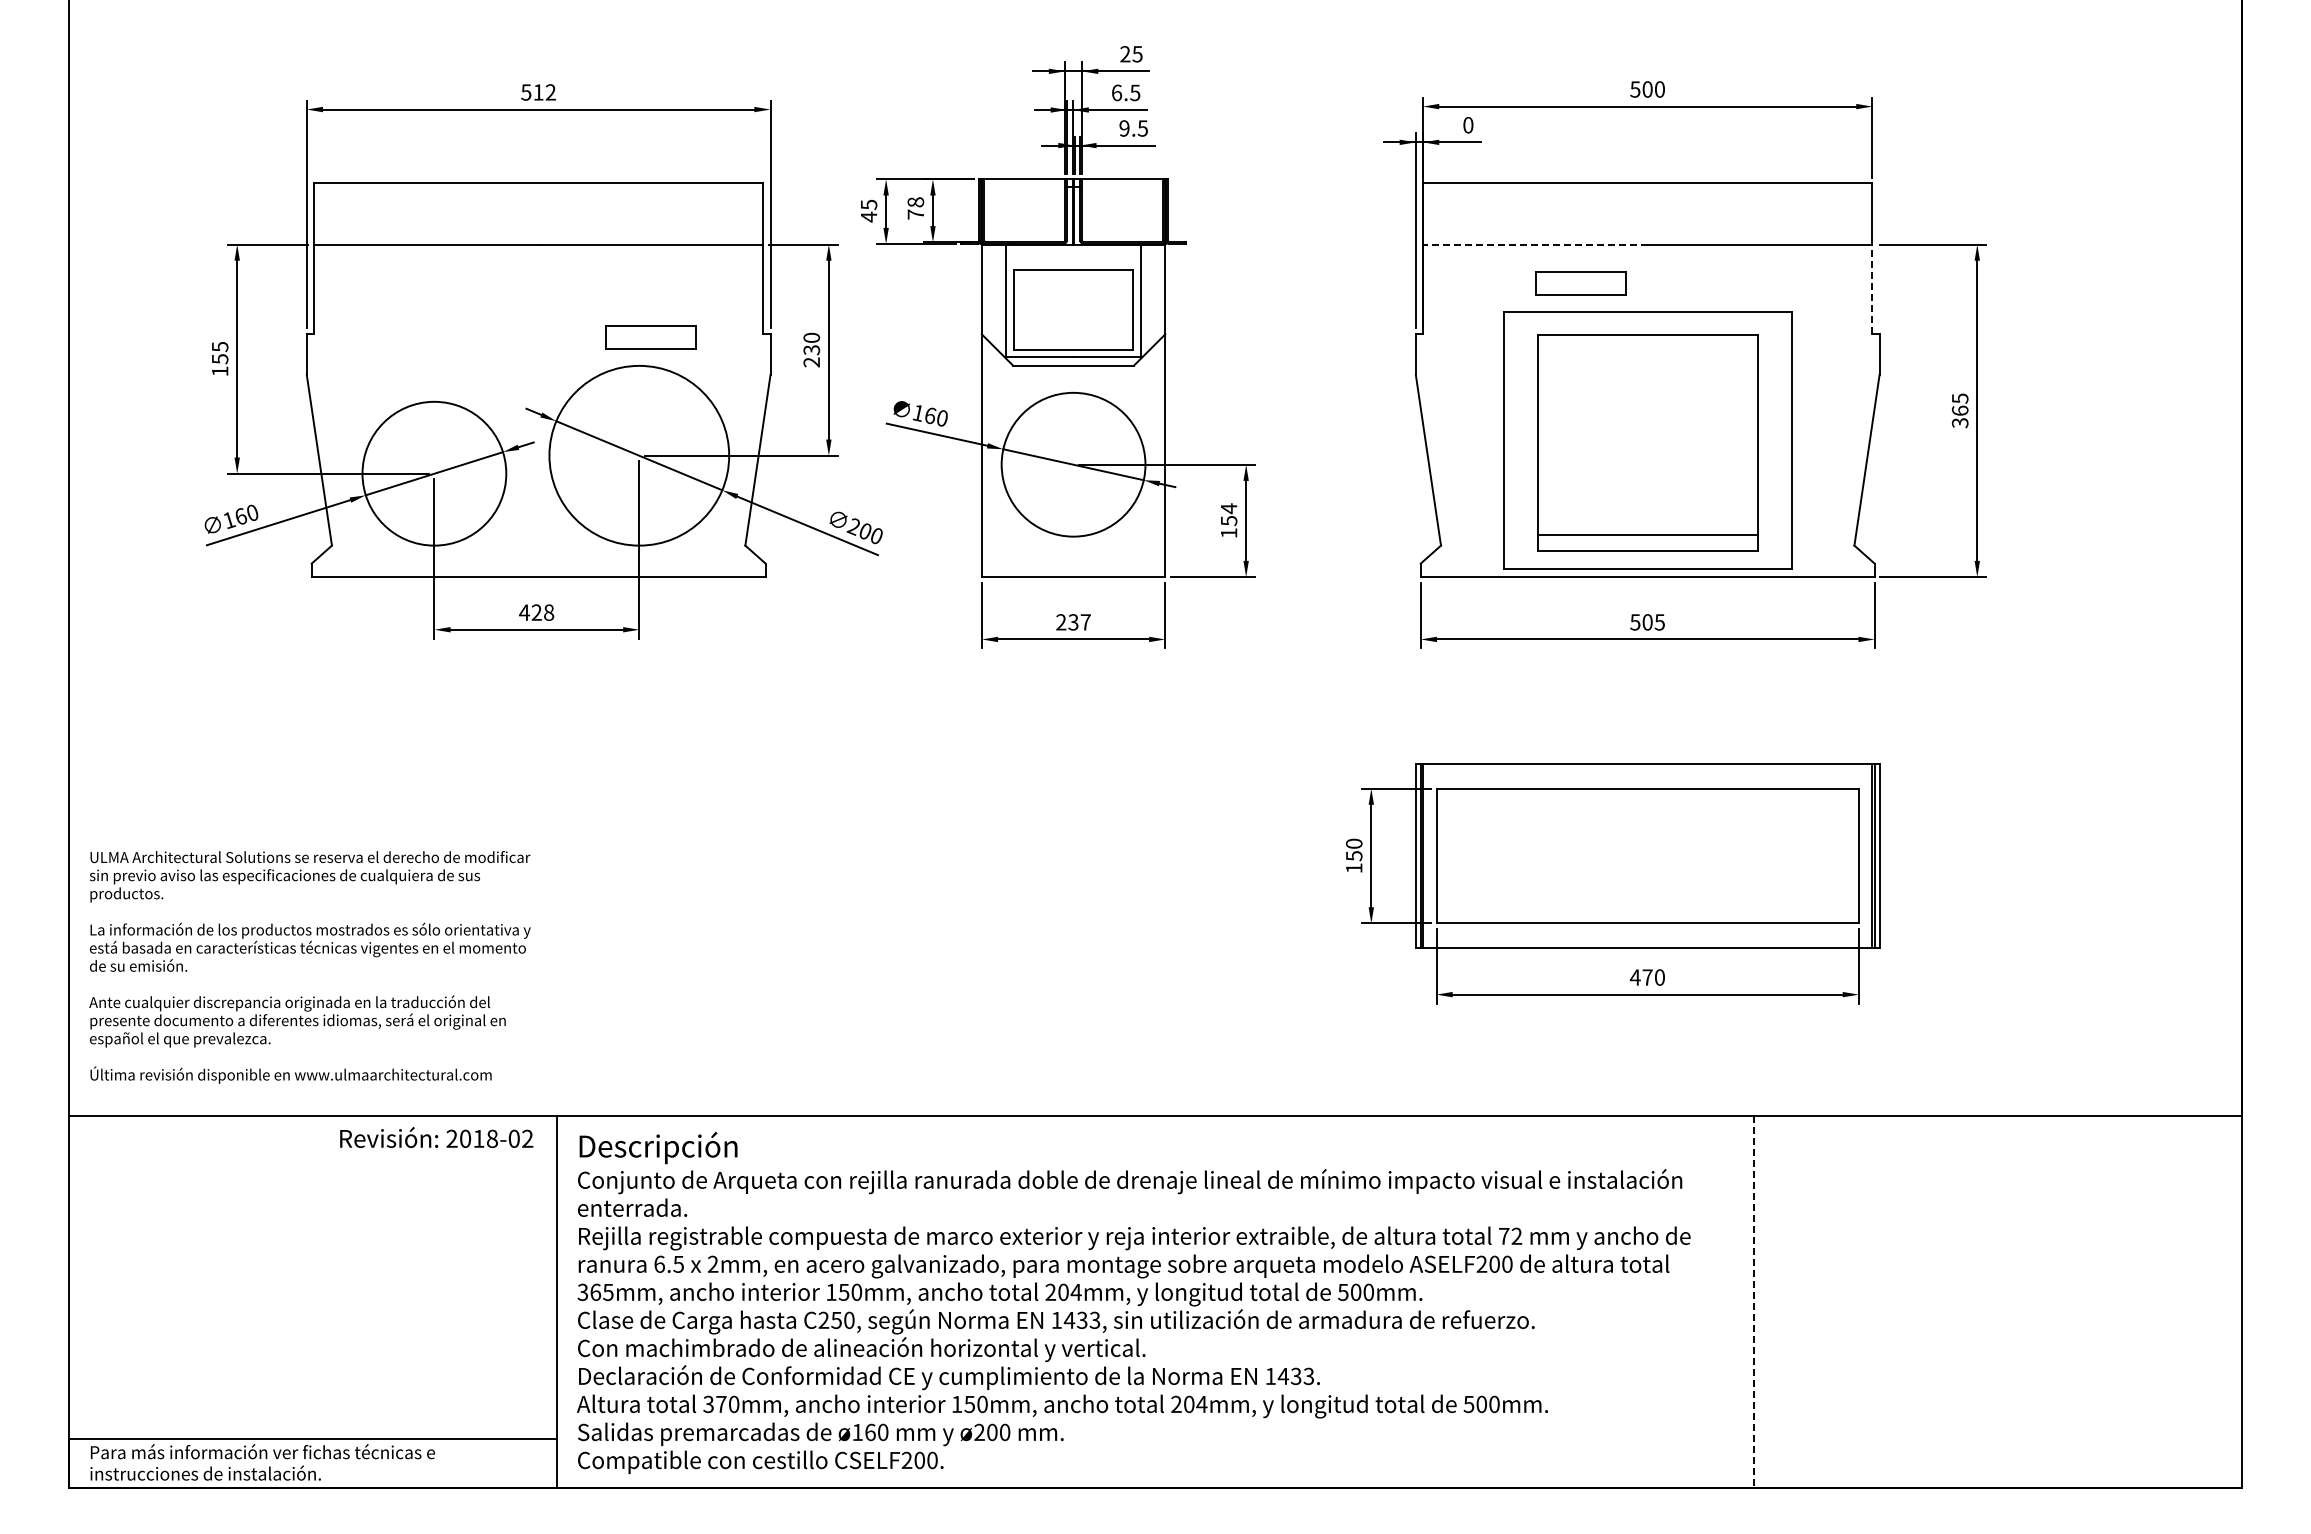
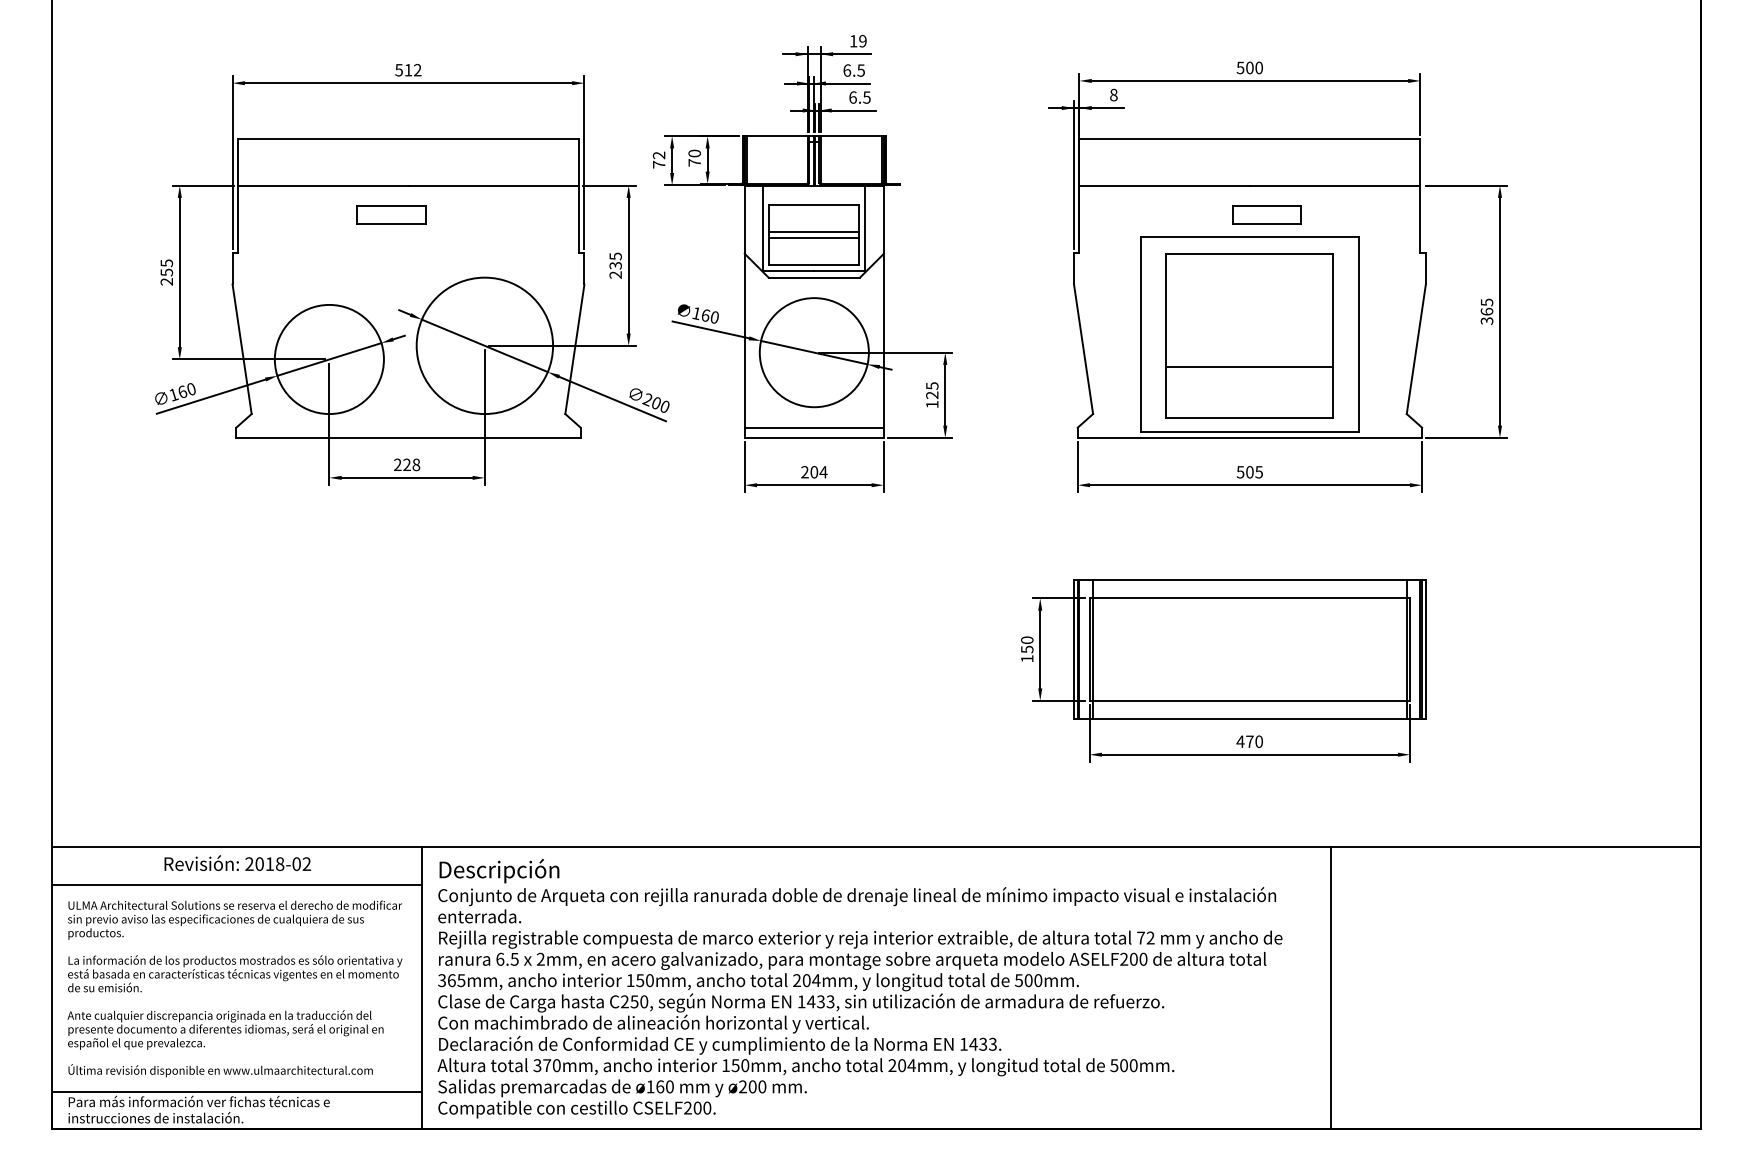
text: (1131, 54) -> (858, 41), 25 -> 19
text: (1468, 125) -> (1113, 95), 0 -> 8
text: (1124, 128) -> (852, 97), 9.5 -> 6.5
text: (915, 202) -> (694, 153), 78 -> 70
text: (868, 210) -> (658, 159), 45 -> 72
line: (1534, 244) -> (1164, 185), dashed -> solid
part: (1580, 283) -> (1266, 215), moved
line: (1872, 288) -> (1420, 218), dashed -> solid
line: (1073, 305) -> (814, 231), added
line: (1073, 313) -> (814, 237), added
part: (650, 337) -> (390, 215), moved
text: (811, 337) -> (615, 256), 230 -> 235
text: (219, 371) -> (166, 281), 155 -> 255
text: (1228, 514) -> (931, 390), 154 -> 125
line: (1647, 534) -> (1249, 366), moved
line: (1073, 563) -> (814, 427), added
text: (524, 612) -> (397, 464), 428 -> 228
text: (1079, 622) -> (818, 472), 237 -> 204
line: (1441, 855) -> (1093, 649), added
line: (1854, 855) -> (1406, 649), added
text: (309, 967) -> (234, 989), moved
text: (436, 1136) -> (237, 862), moved
line: (312, 1165) -> (236, 884), added
line: (1754, 1302) -> (1330, 988), dashed -> solid

